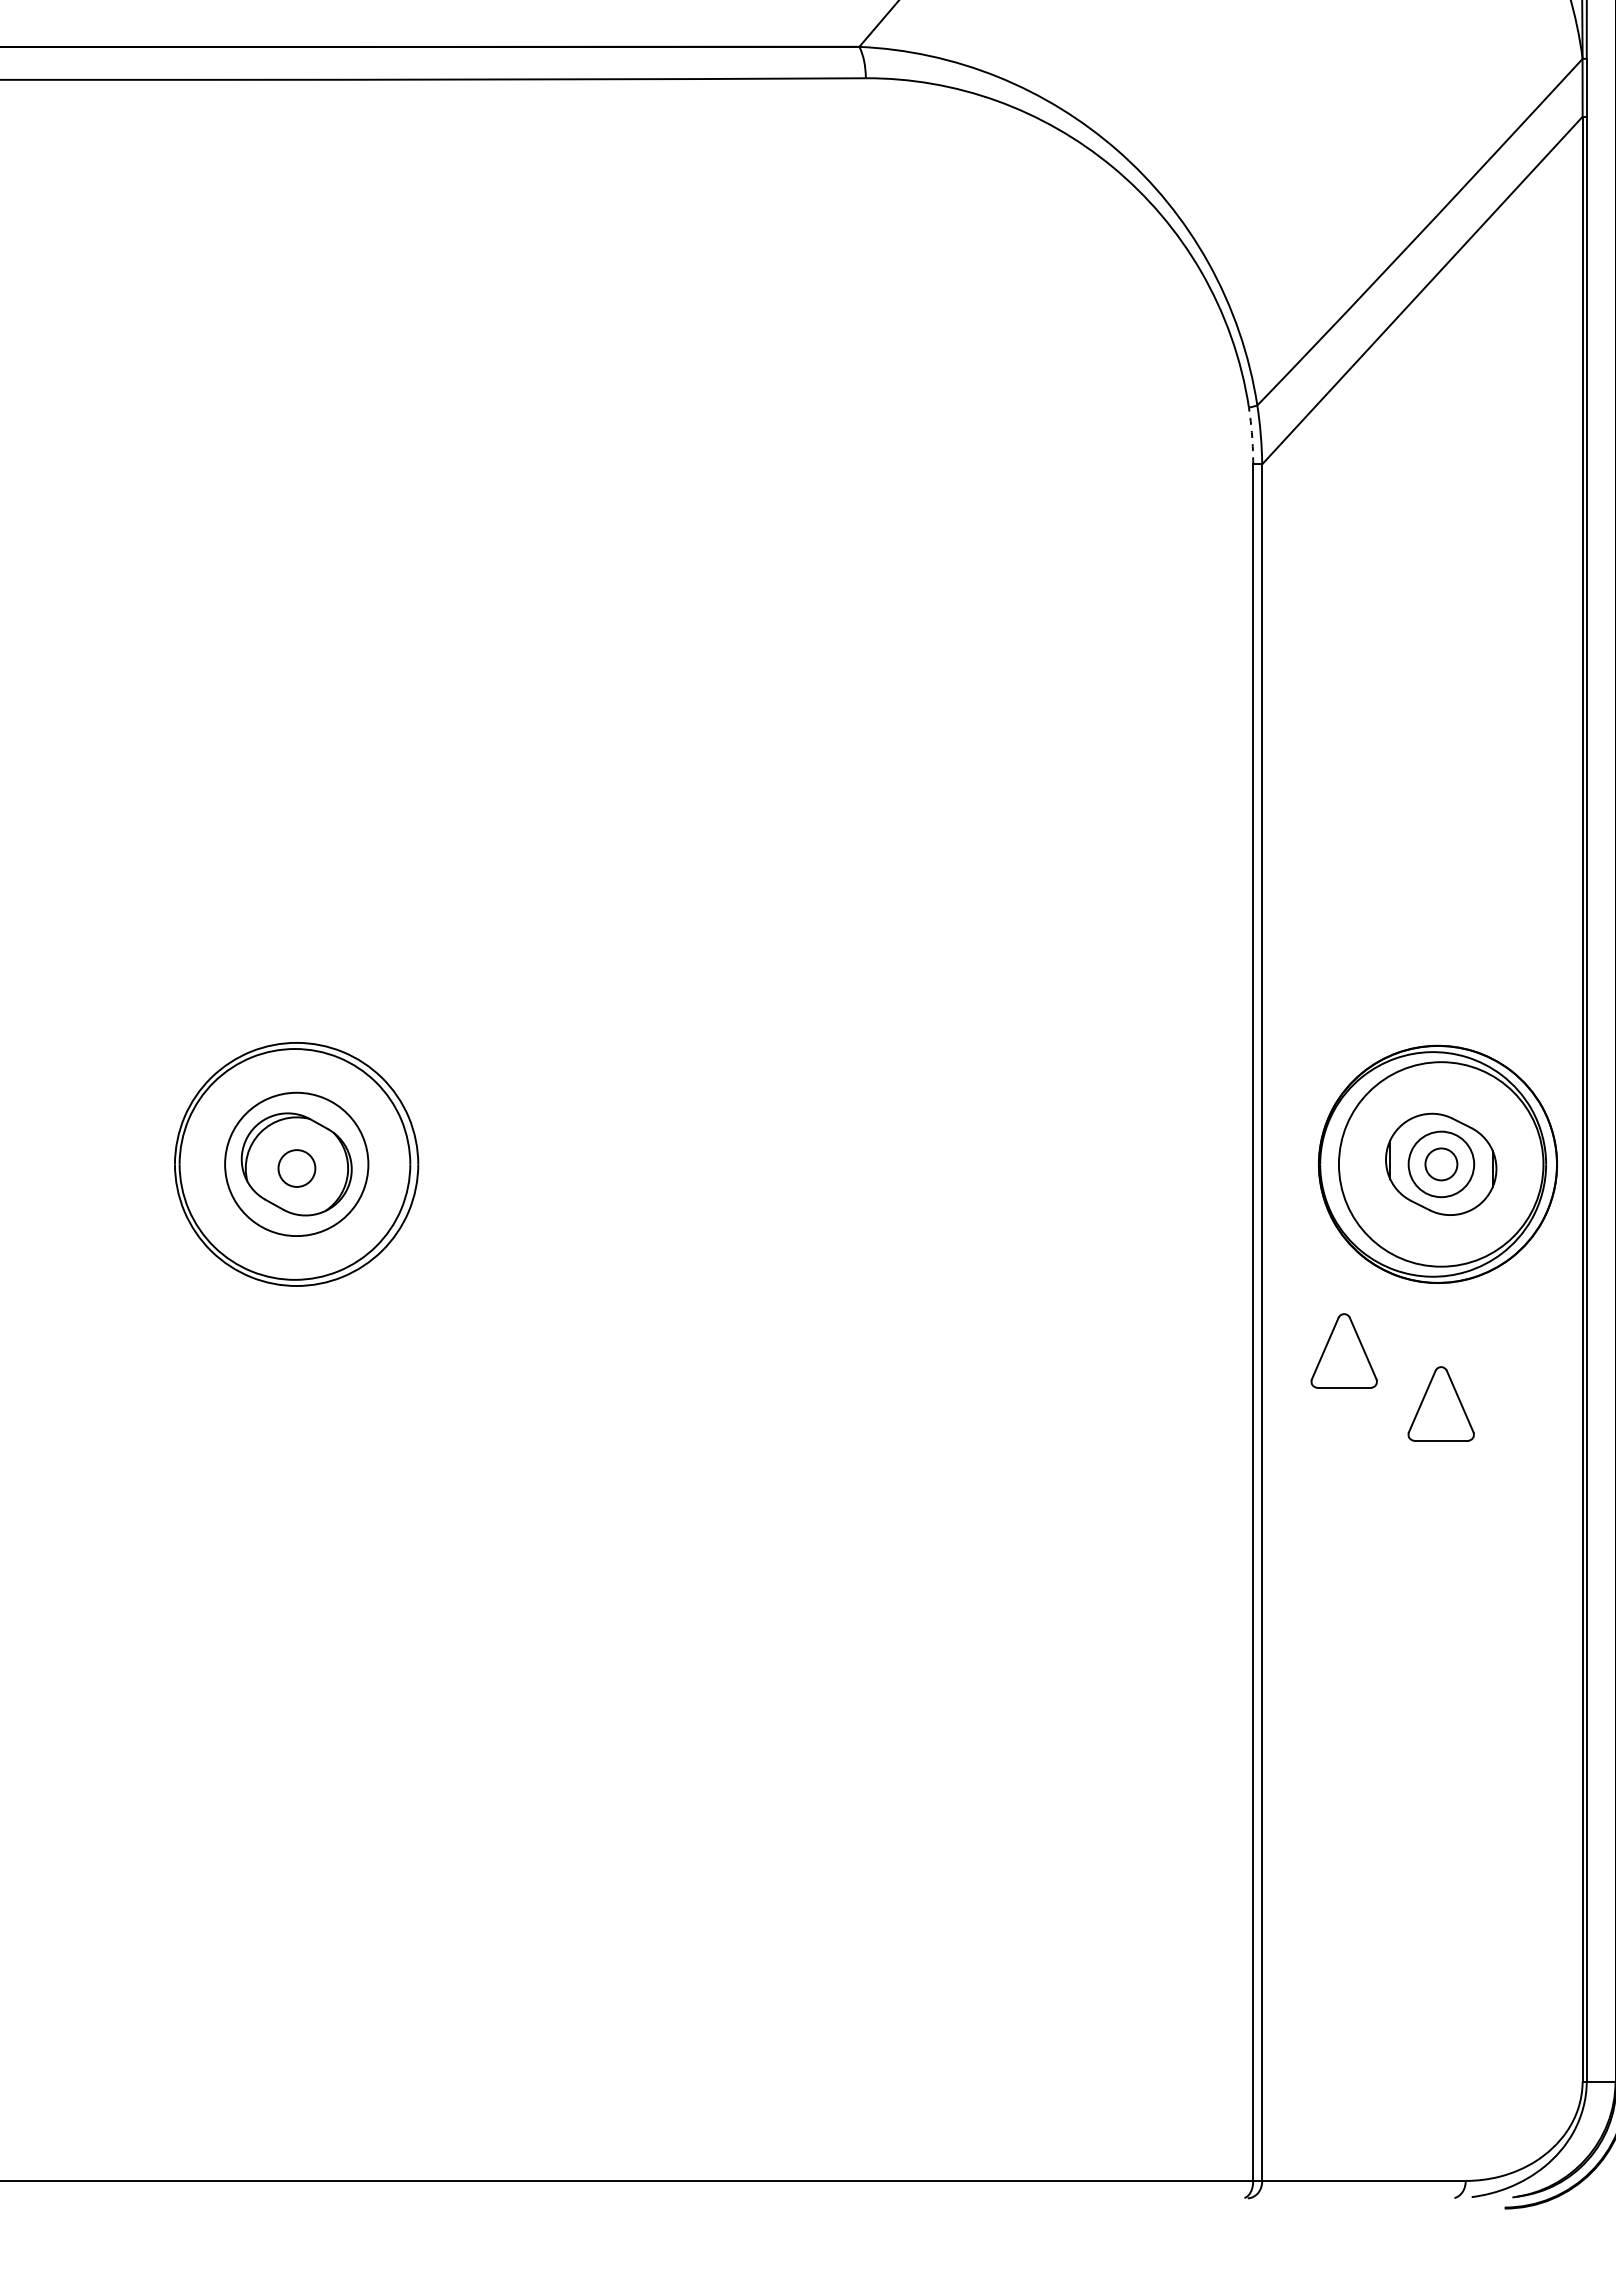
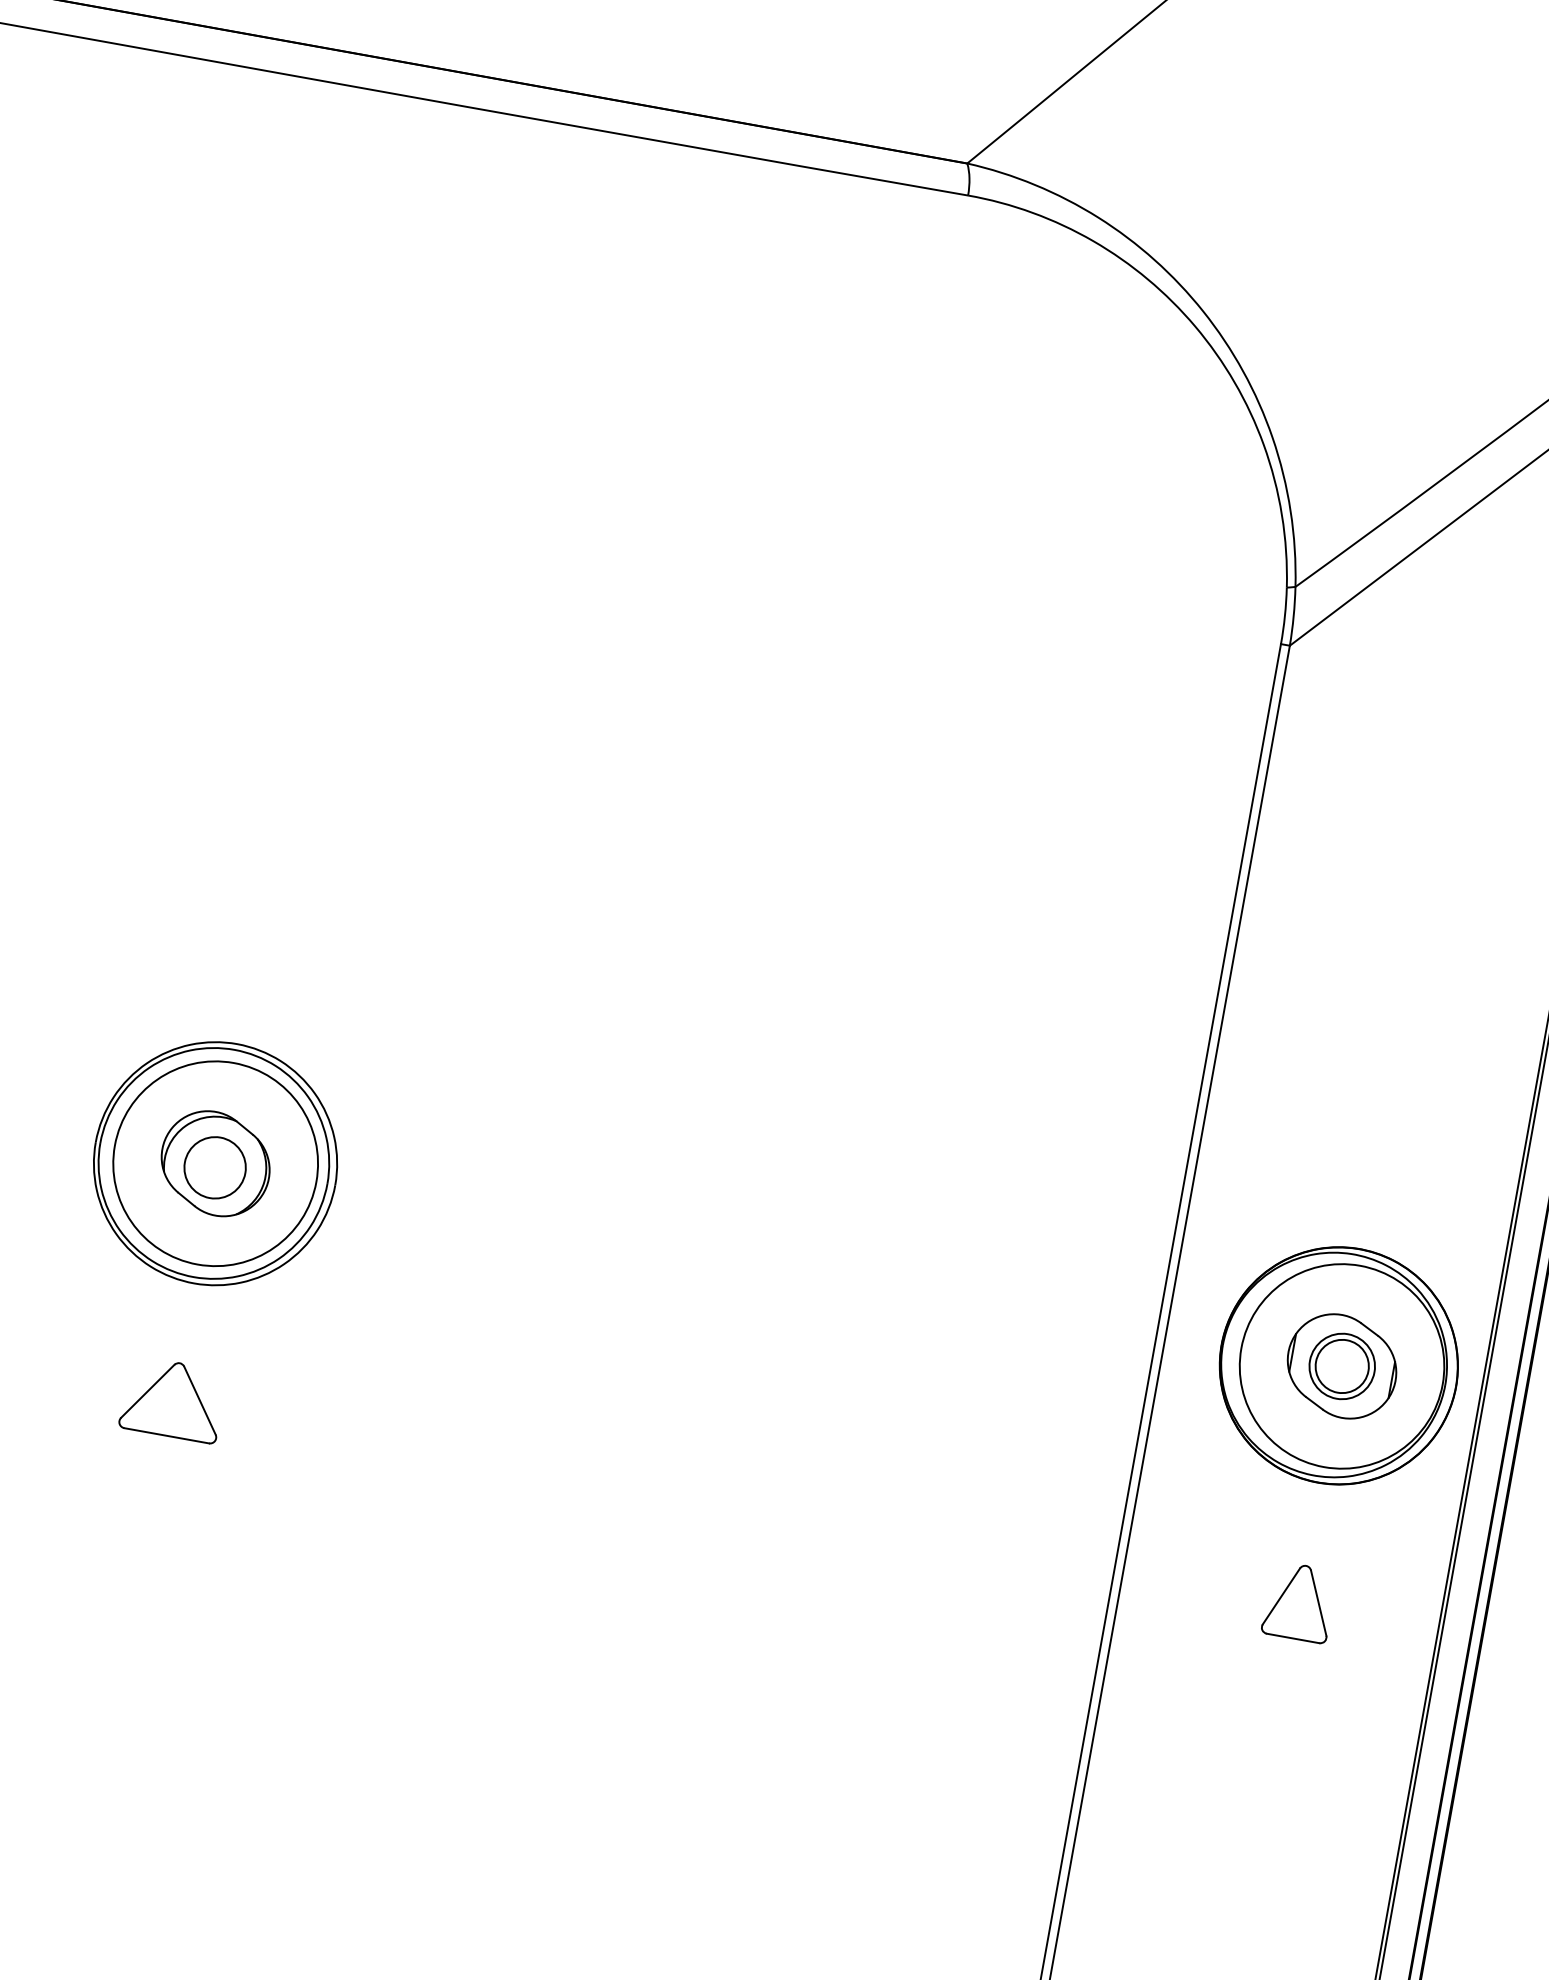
arc: (1252, 435) -> (1285, 615), dashed -> solid
circle: (296, 1164) -> (215, 1163), size x1.43
circle: (1441, 1164) -> (1342, 1366), size x1.67
circle: (296, 1168) -> (214, 1167), size x1.67
part: (1343, 1350) -> (1212, 1532), removed
part: (296, 1403) -> (173, 1399), added

